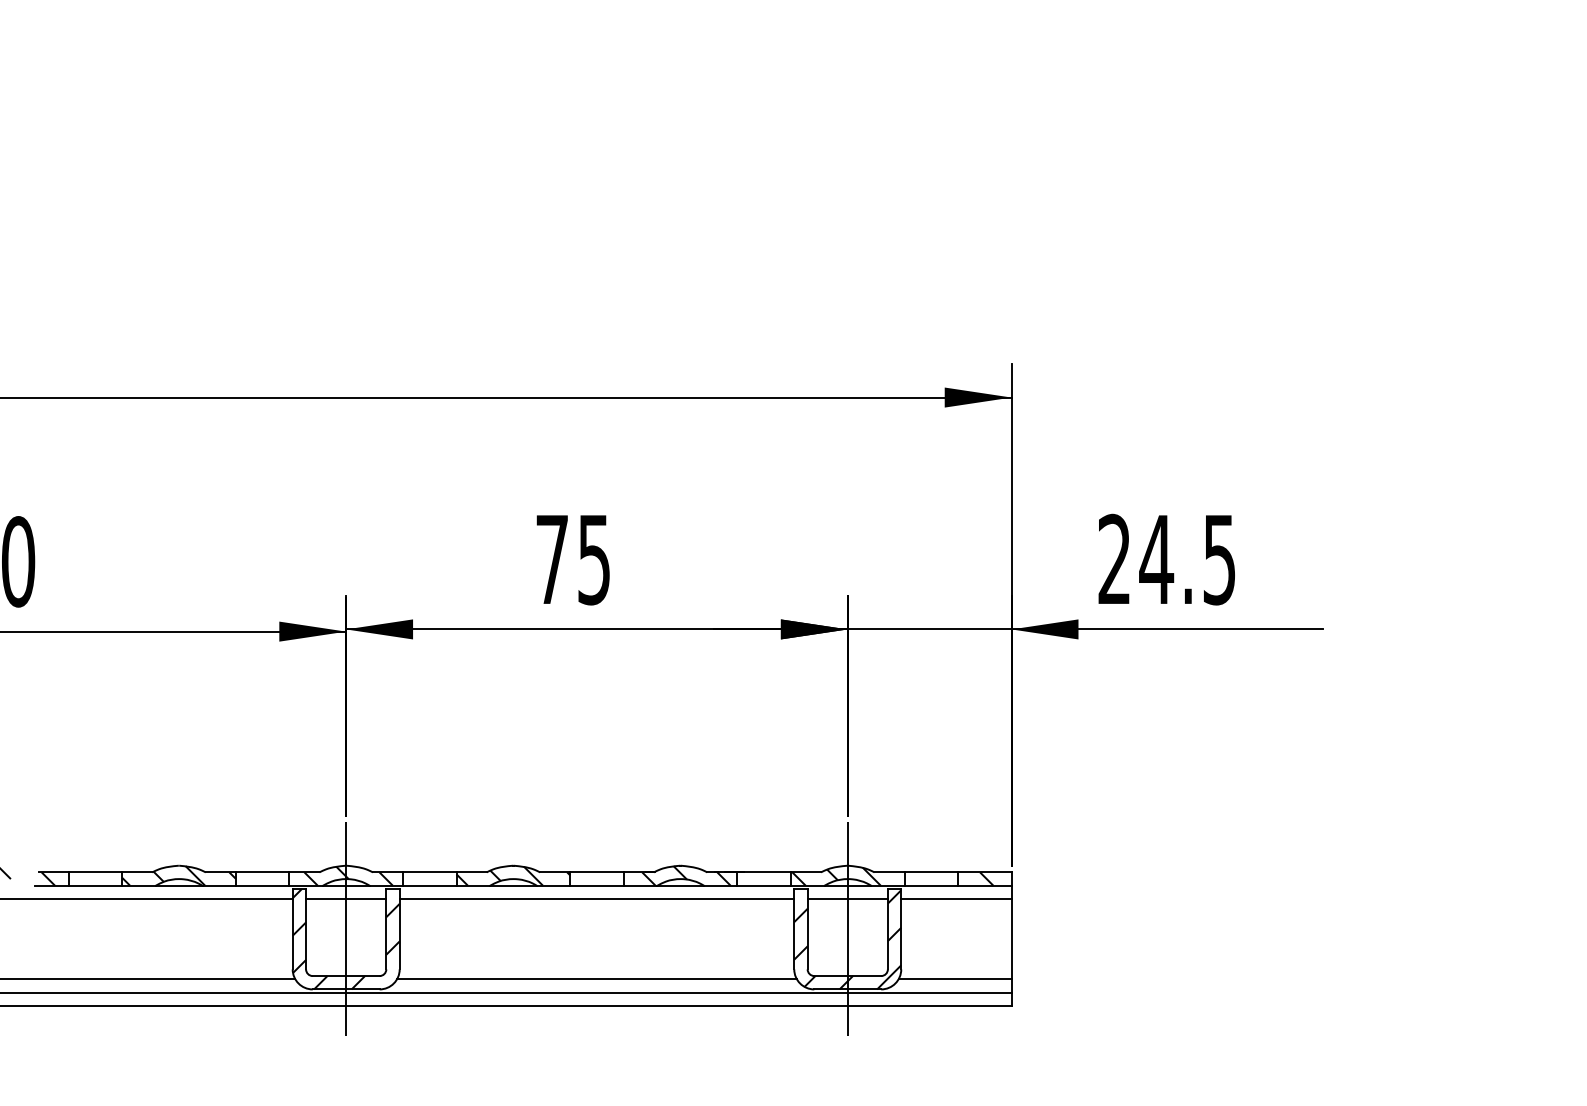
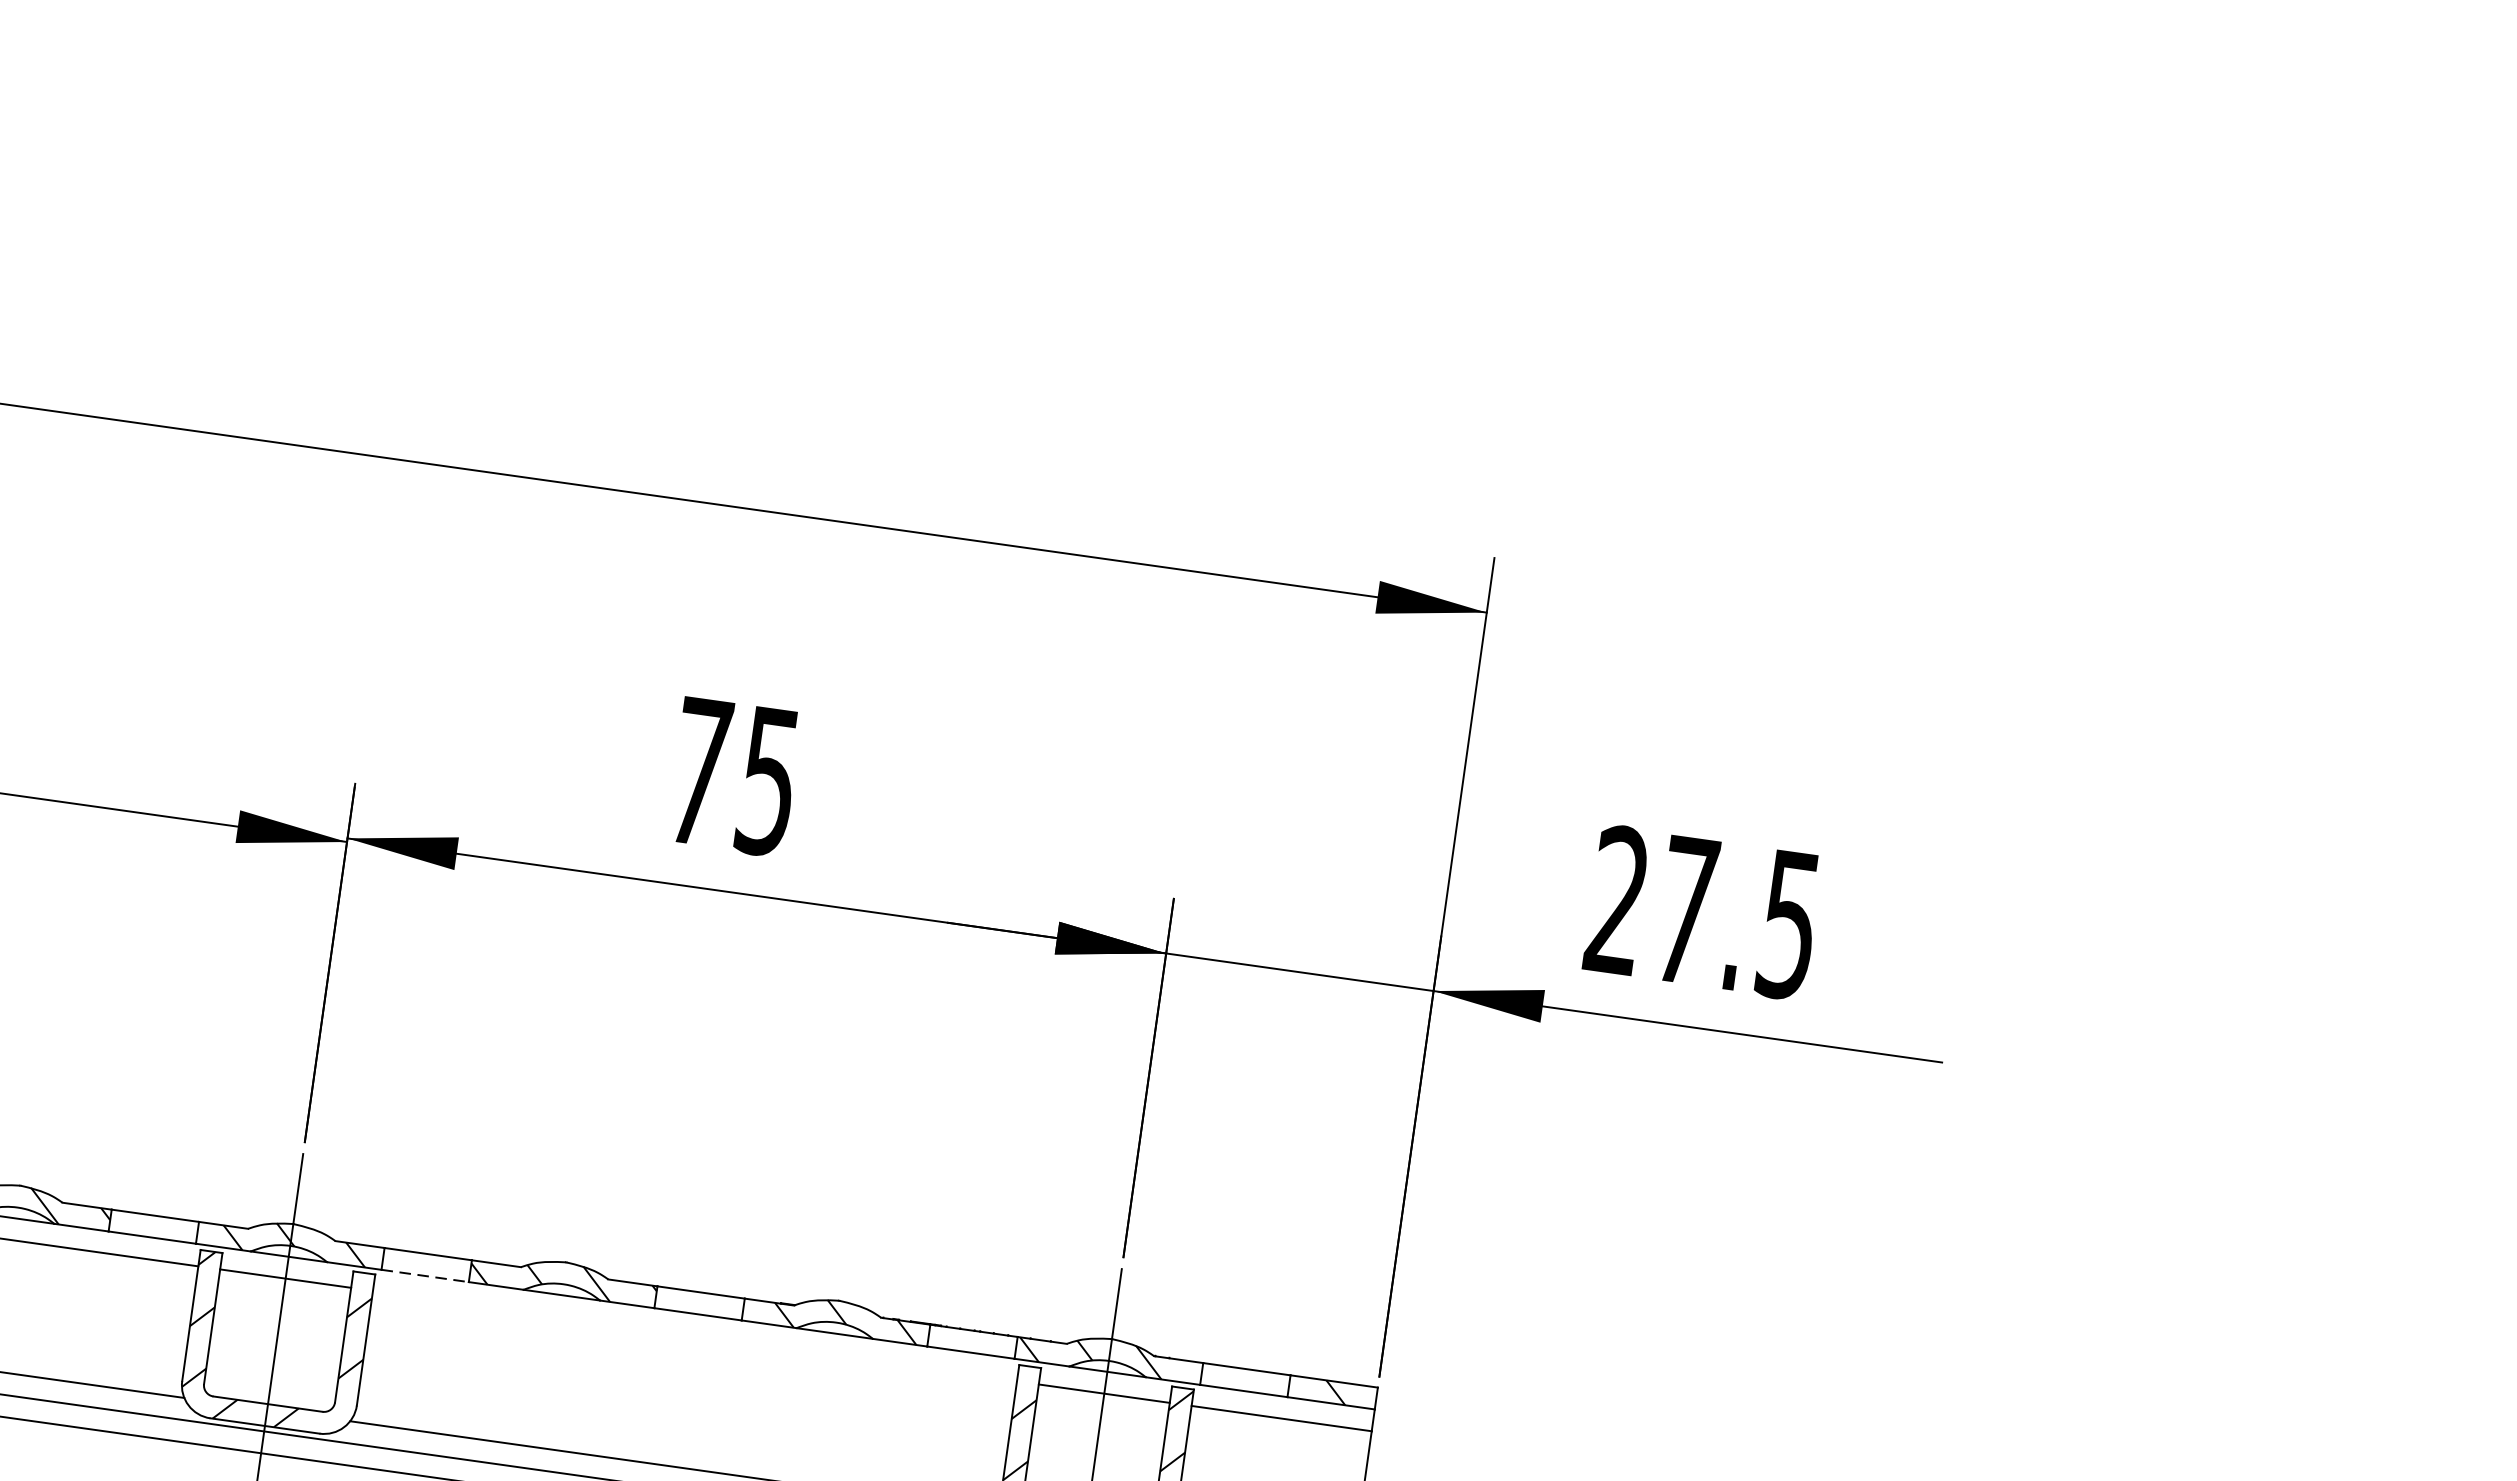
text: (1156, 559) -> (1686, 910), 24.5 -> 27.5
line: (429, 885) -> (424, 1275), solid -> dashed
line: (596, 899) -> (694, 1336), removed

